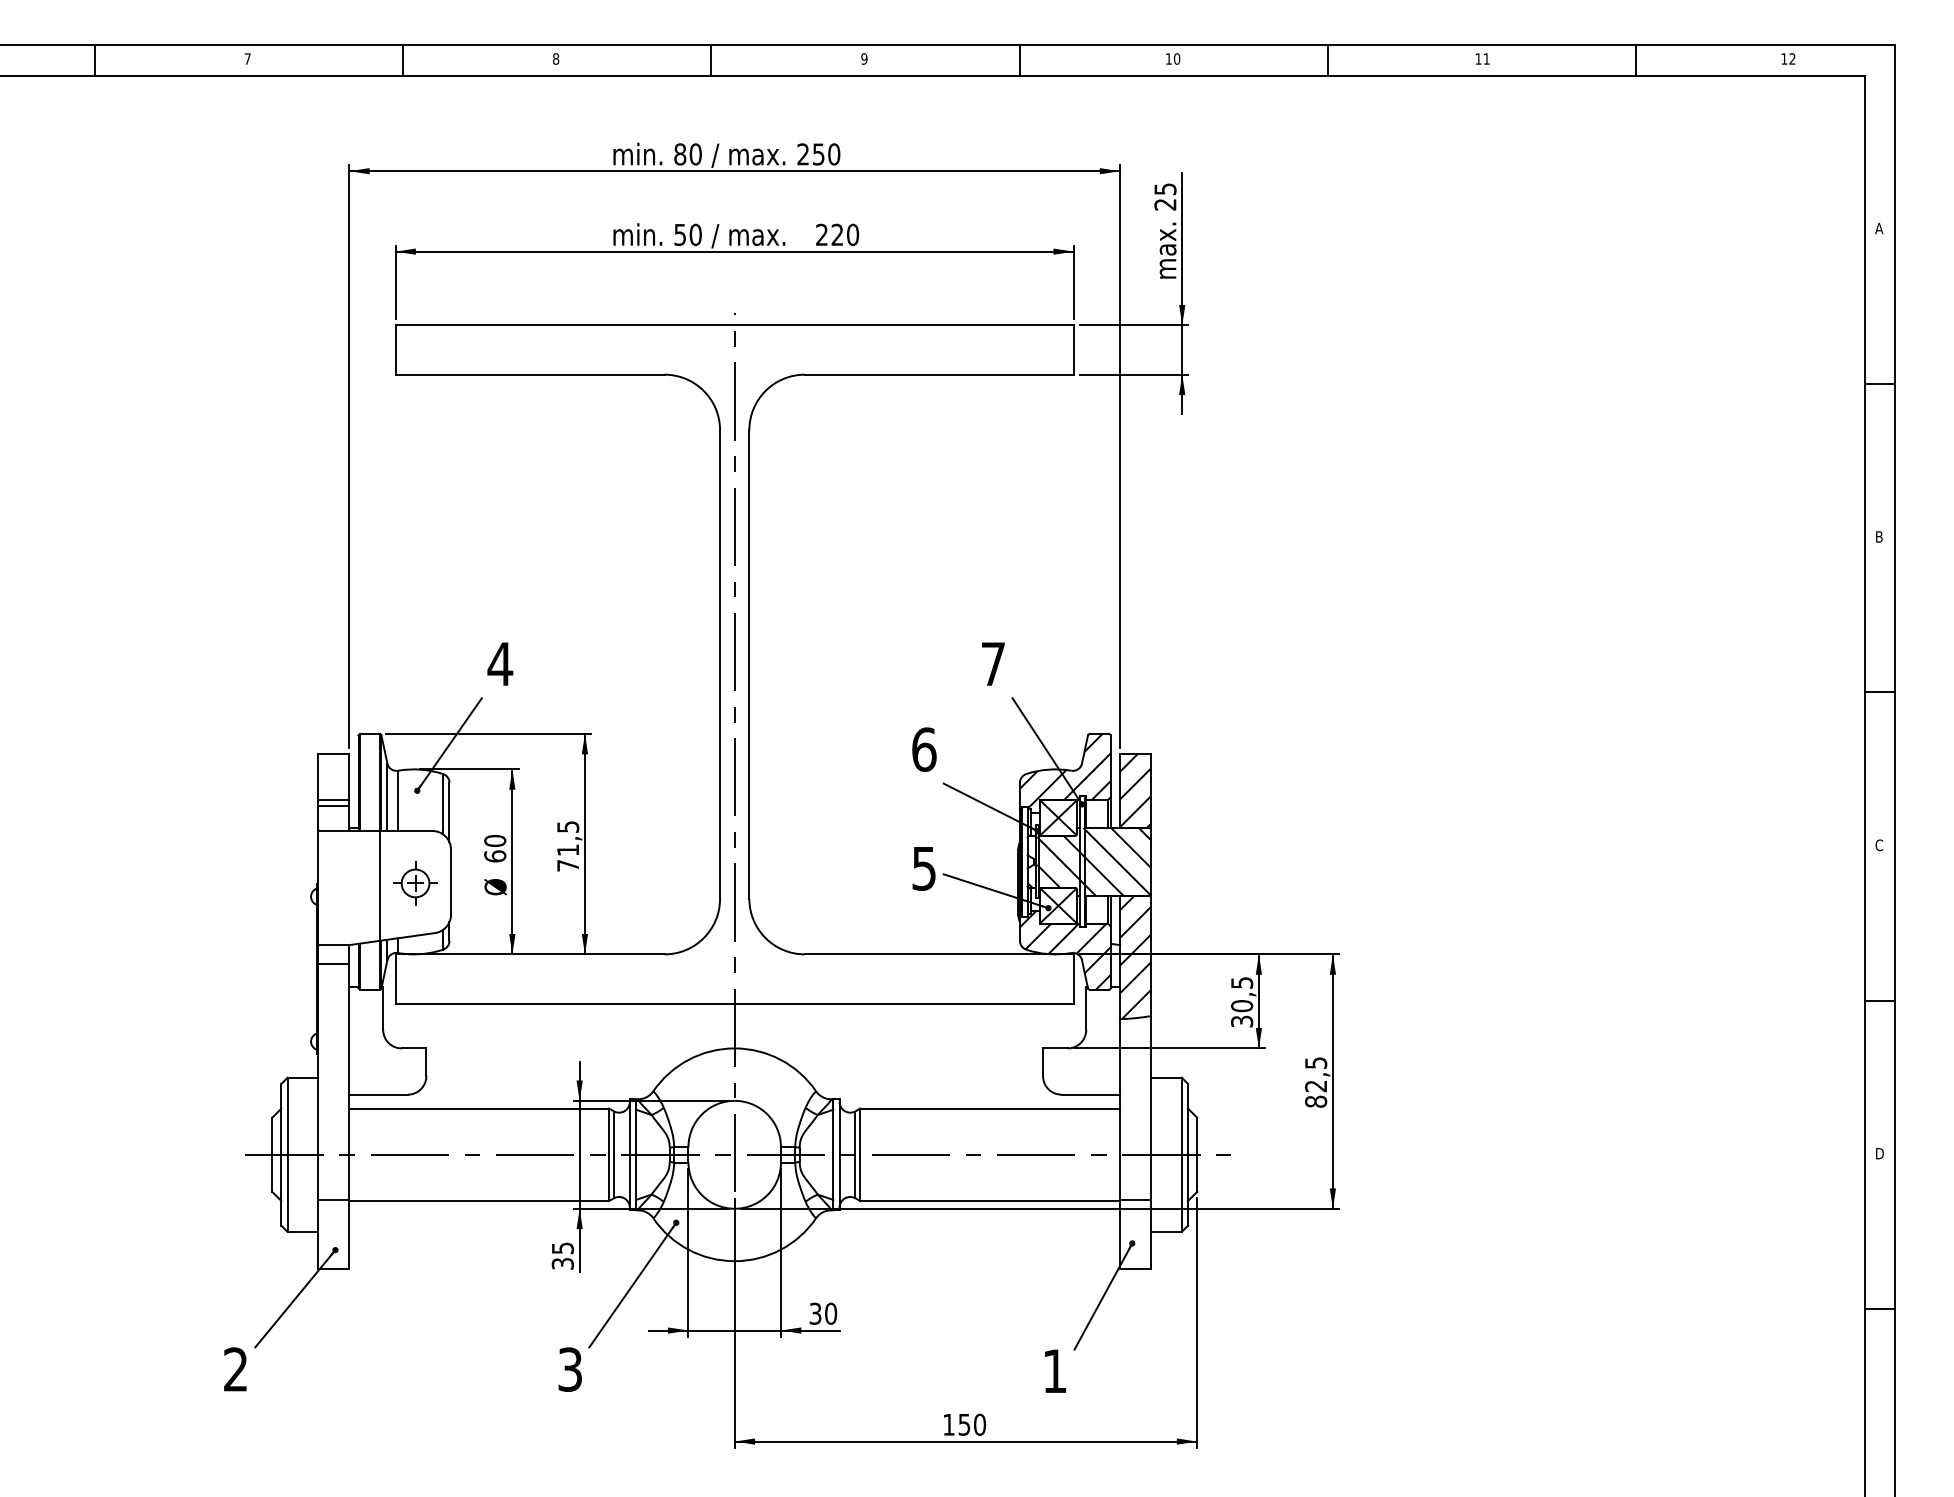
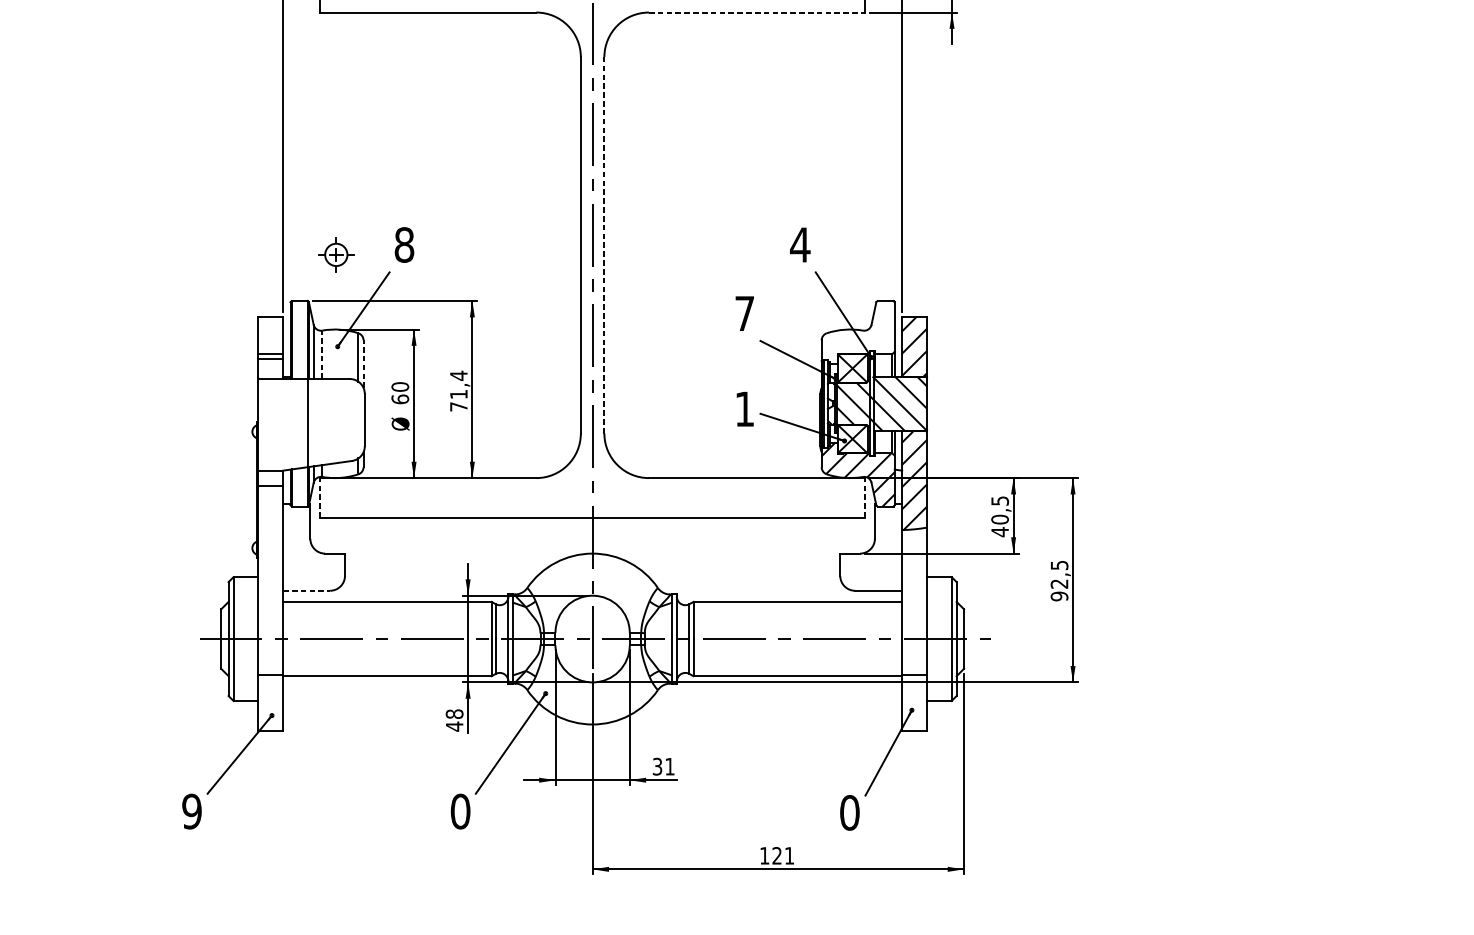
line: (939, 374) -> (757, 12), solid -> dashed
text: (500, 663) -> (404, 244), 4 -> 8
text: (993, 663) -> (800, 244), 7 -> 4
line: (749, 664) -> (604, 245), solid -> dashed
text: (924, 749) -> (745, 313), 6 -> 7
hatch: (1064, 770) -> (857, 330), removed
line: (398, 800) -> (322, 354), solid -> dashed
line: (449, 812) -> (363, 364), solid -> dashed
text: (568, 826) -> (459, 375), 71,5 -> 71,4
text: (923, 868) -> (744, 409), 5 -> 1
part: (415, 883) -> (336, 254), moved
line: (395, 979) -> (320, 498), solid -> dashed
line: (1073, 979) -> (864, 498), solid -> dashed
text: (1242, 1021) -> (1000, 531), 30,5 -> 40,5
line: (379, 1094) -> (307, 590), solid -> dashed
text: (1316, 1101) -> (1059, 596), 82,5 -> 92,5
text: (562, 1256) -> (454, 720), 35 -> 48
text: (831, 1313) -> (670, 766), 30 -> 31
text: (235, 1369) -> (191, 811), 2 -> 9
text: (570, 1369) -> (460, 811), 3 -> 0
text: (1054, 1371) -> (849, 813), 1 -> 0
text: (972, 1424) -> (783, 855), 150 -> 121

